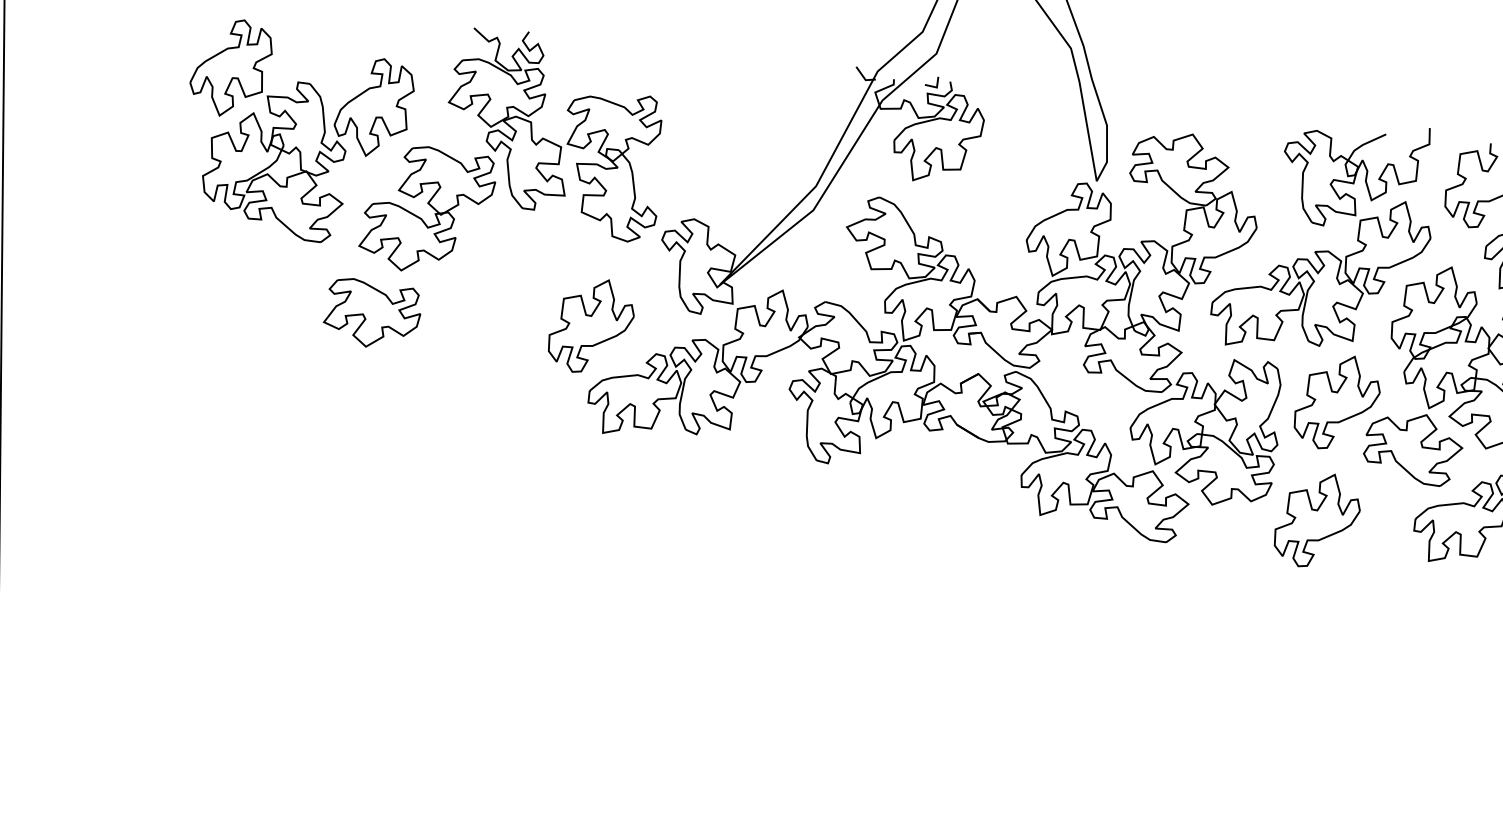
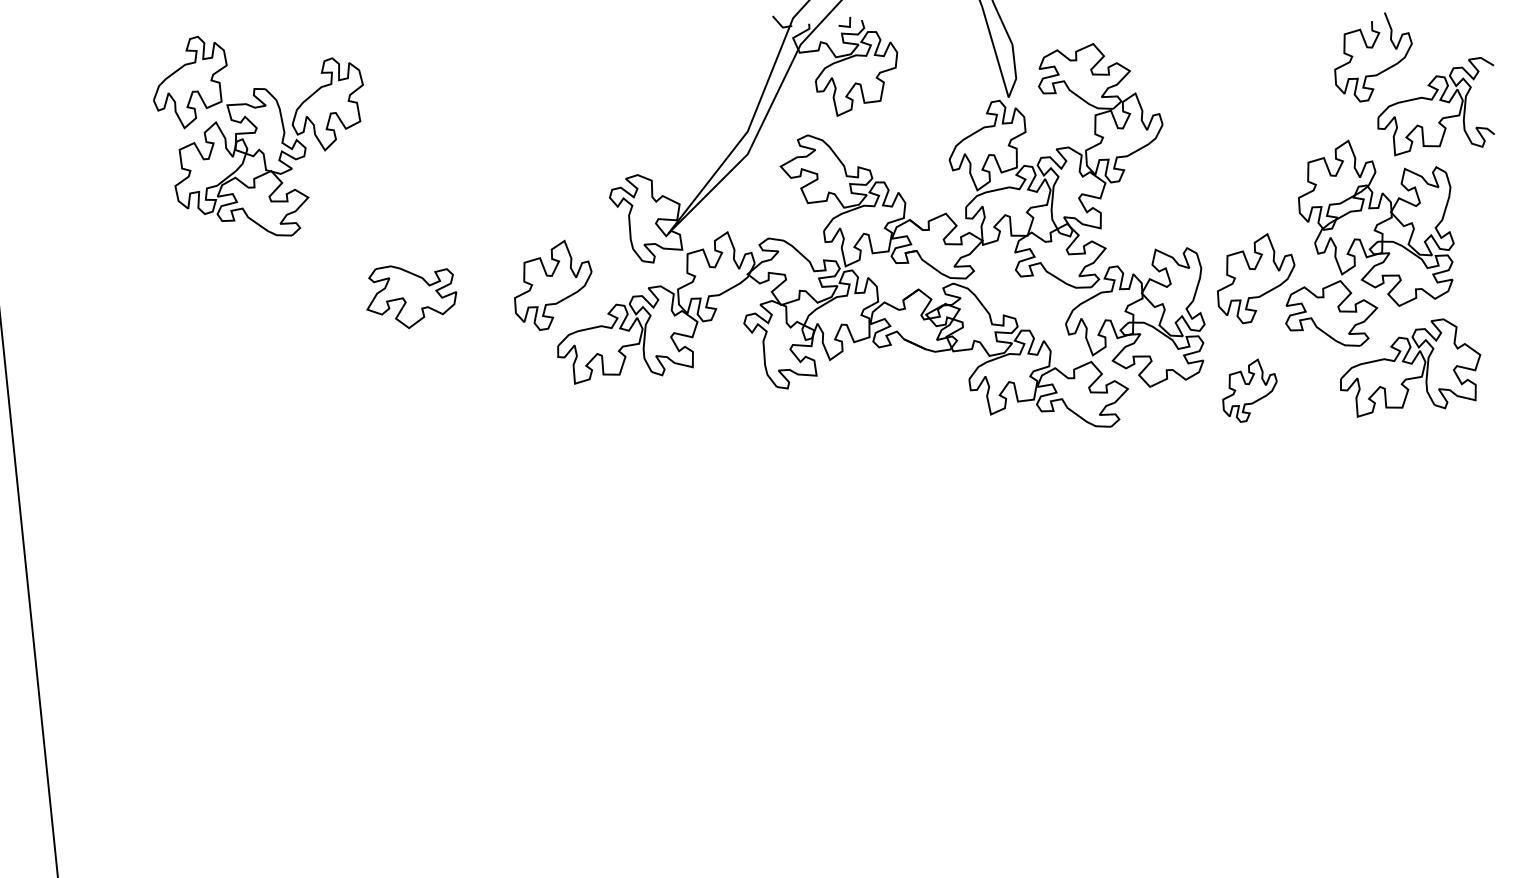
part: (515, 156) -> (464, 135), removed
part: (1323, 226) -> (1224, 116), removed
part: (372, 314) -> (411, 297), moved
part: (1317, 520) -> (1249, 390), size x0.7

